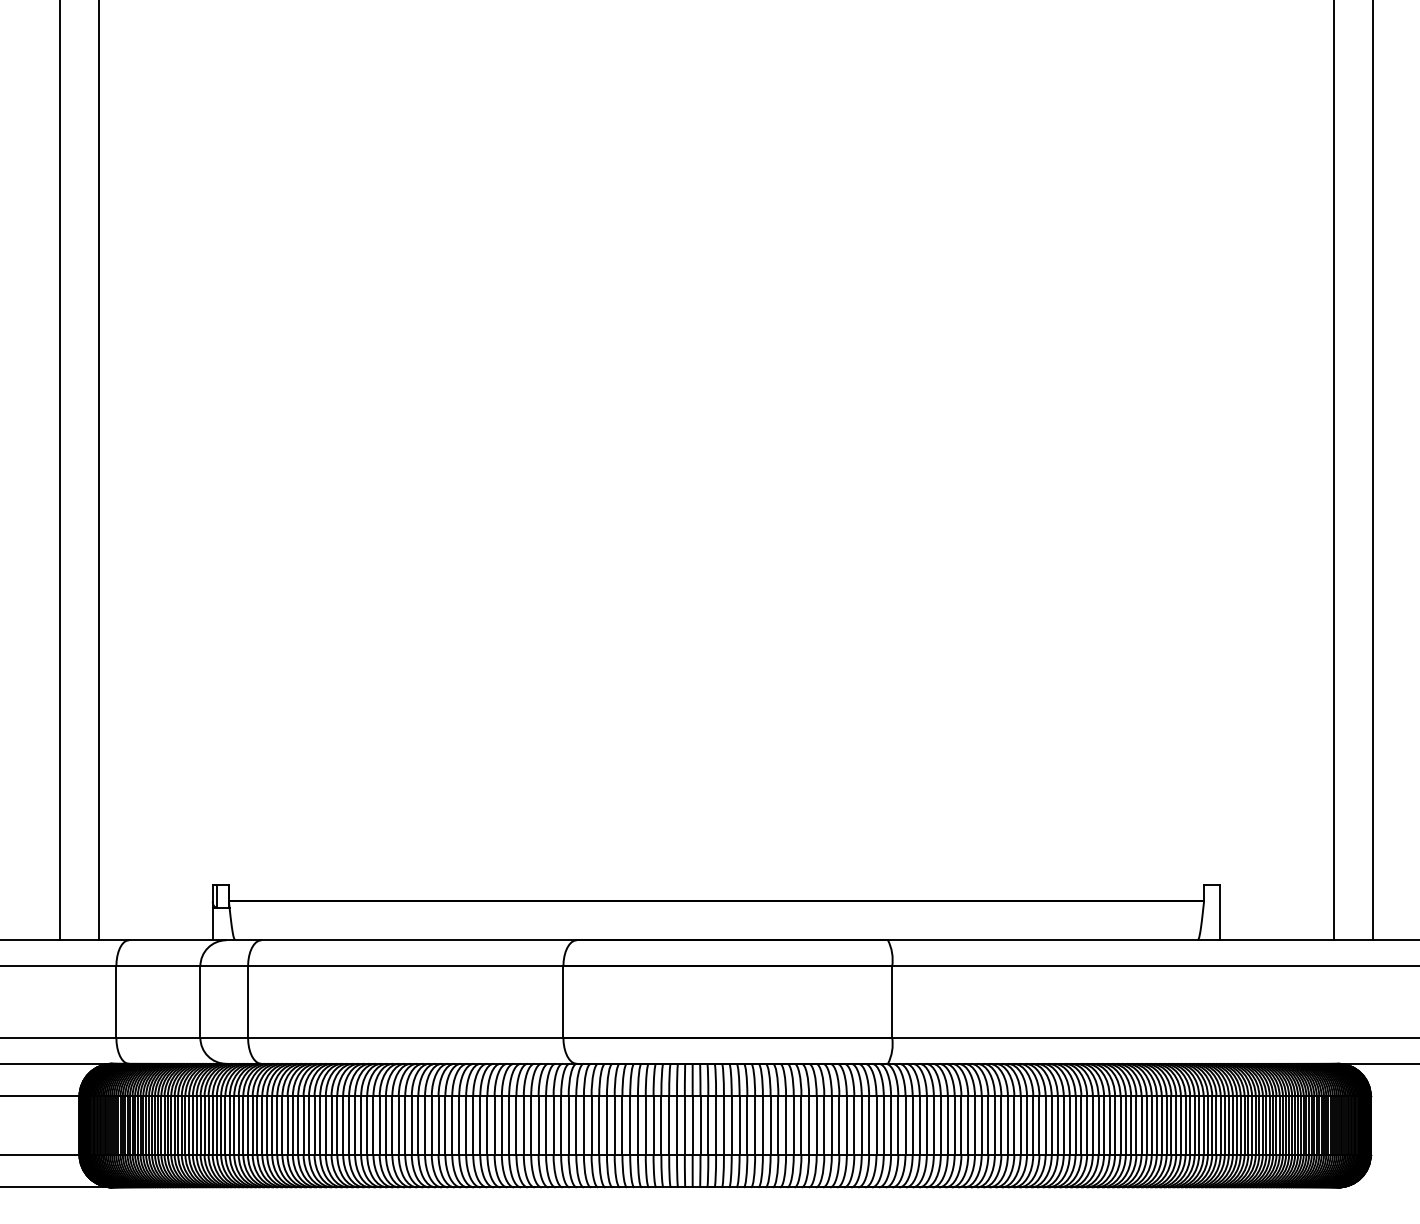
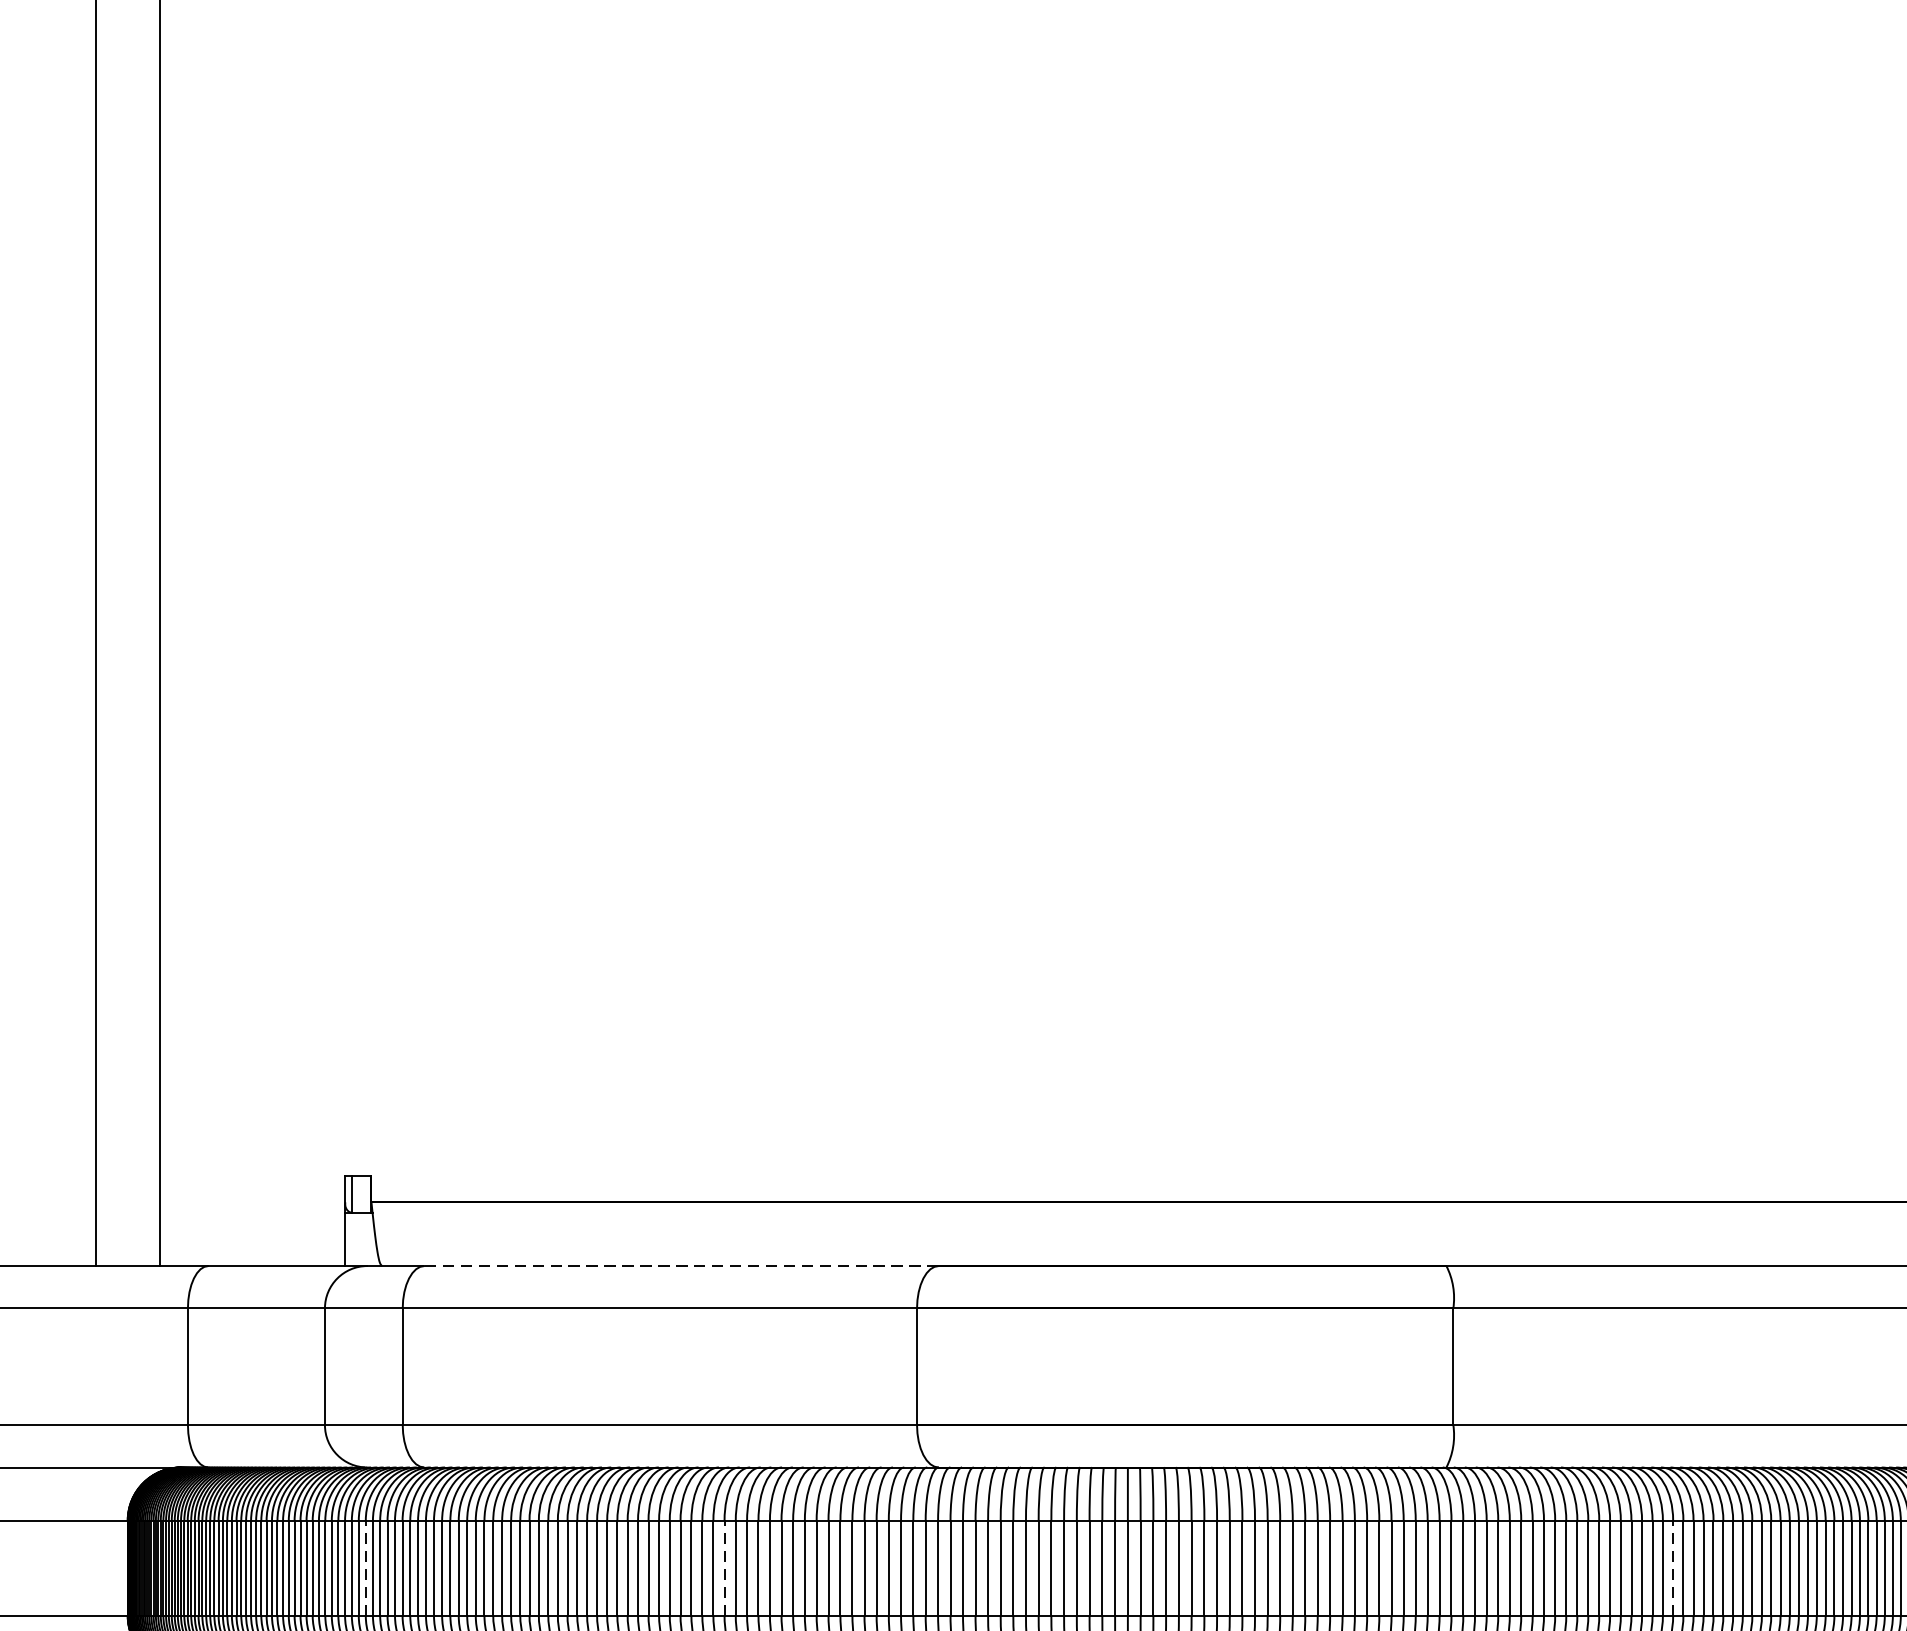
line: (419, 940) -> (682, 1266), solid -> dashed
line: (225, 1125) -> (365, 1568), solid -> dashed
line: (445, 1125) -> (724, 1568), solid -> dashed
line: (1027, 1125) -> (1673, 1568), solid -> dashed

